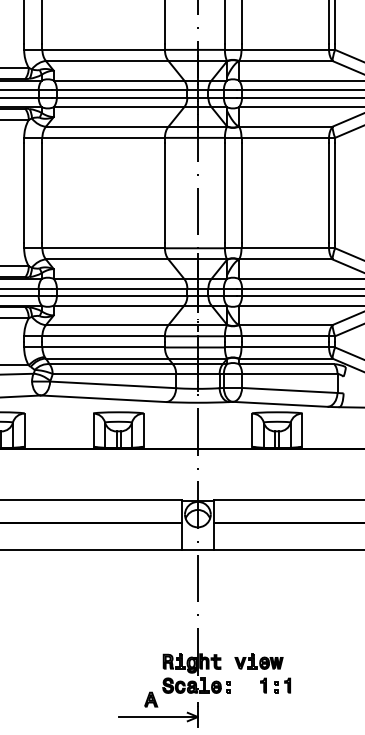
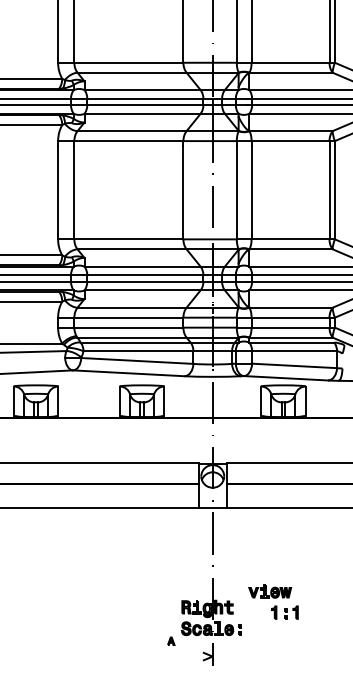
part: (262, 673) -> (273, 601), moved
part: (151, 700) -> (171, 641), size x0.6
line: (158, 716) -> (177, 656), removed

